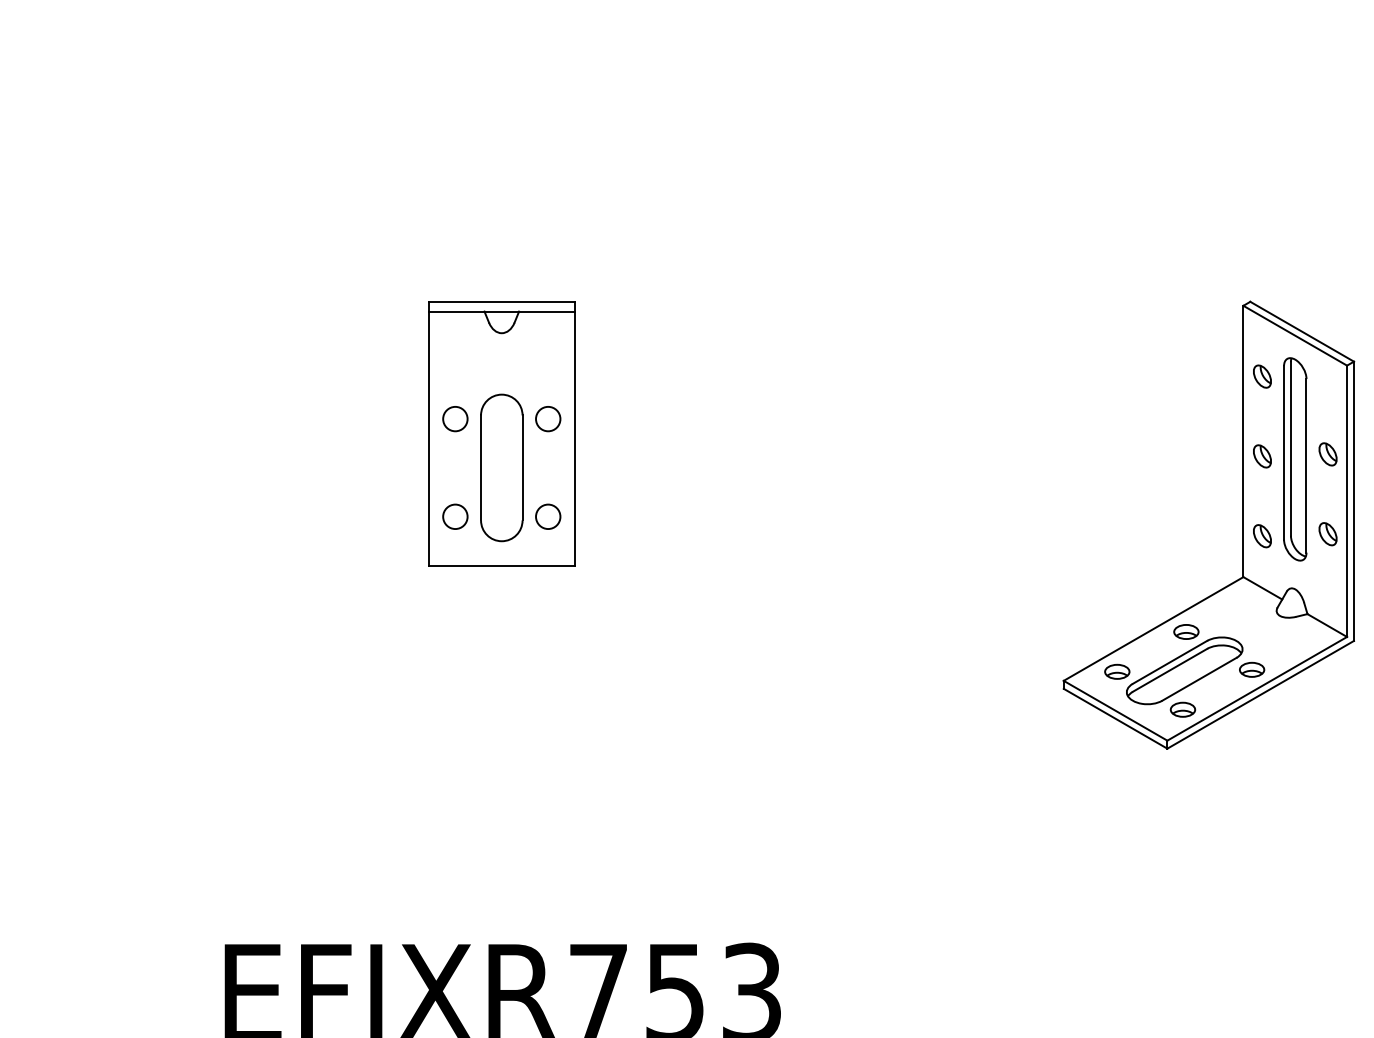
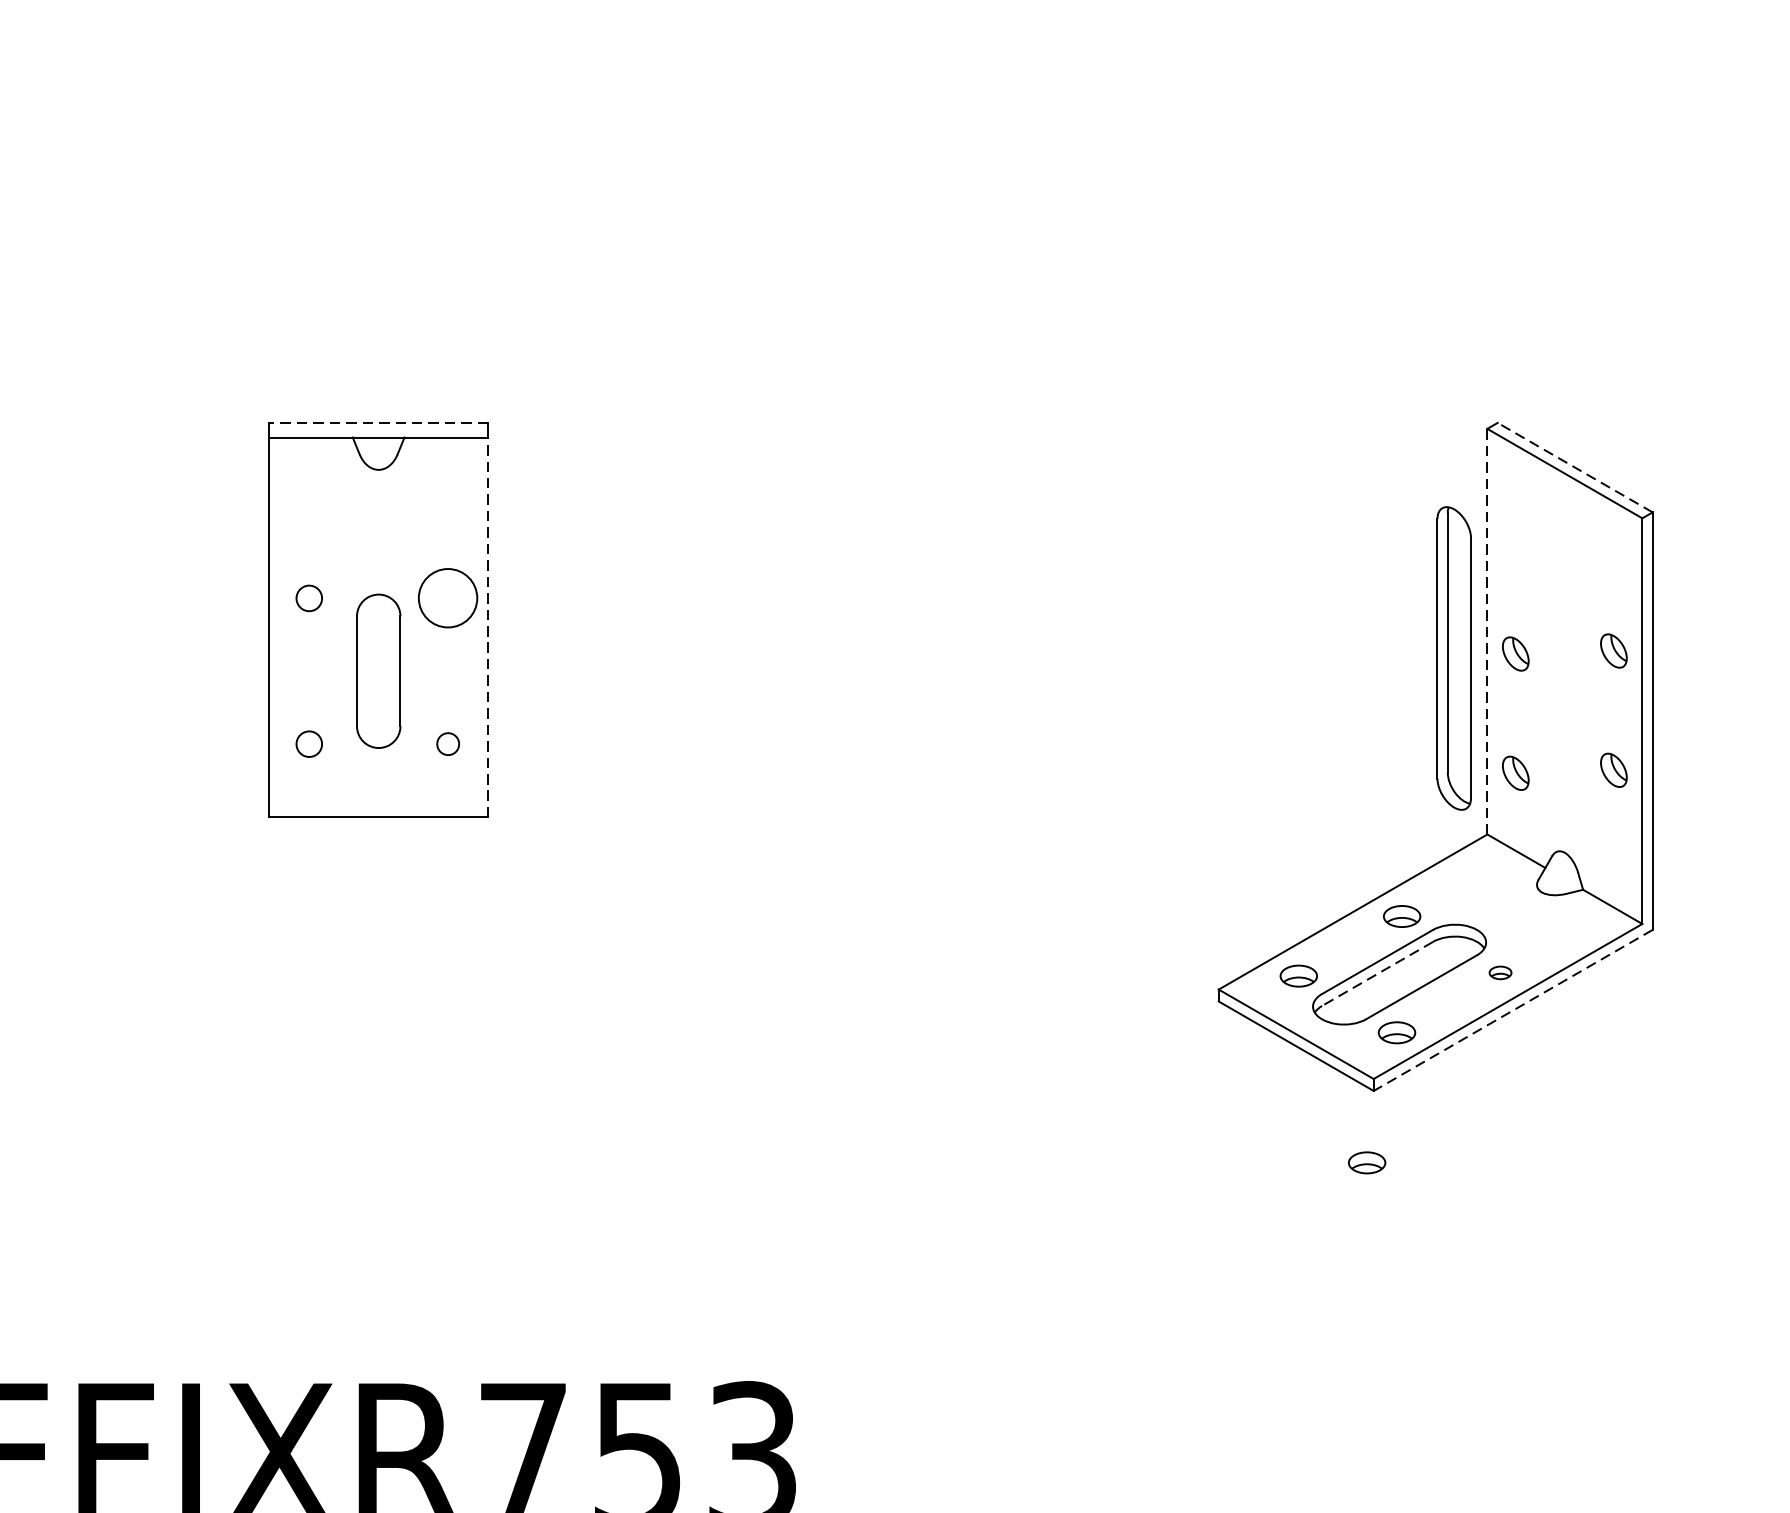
line: (501, 301) -> (378, 422), solid -> dashed
line: (1302, 331) -> (1575, 467), solid -> dashed
part: (1262, 376) -> (1515, 534), removed
circle: (548, 418) -> (448, 597), size x1.6
circle: (455, 419) -> (309, 598), size x0.7
line: (575, 438) -> (488, 627), solid -> dashed
line: (1243, 441) -> (1487, 631), solid -> dashed
part: (1295, 459) -> (1454, 658), moved
part: (501, 467) -> (378, 670), size x0.7
circle: (455, 516) -> (309, 743), size x0.7
circle: (548, 516) -> (448, 743), size x0.6
part: (1252, 669) -> (1500, 972), size x0.6
line: (1169, 670) -> (1376, 974), solid -> dashed
line: (1260, 694) -> (1512, 1009), solid -> dashed
part: (1162, 796) -> (1366, 1162), added

